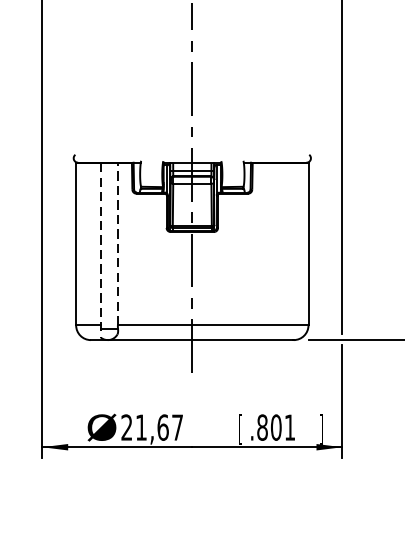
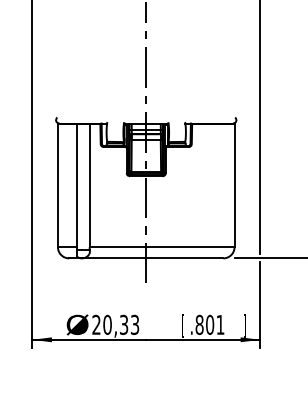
line: (117, 244) -> (89, 185), dashed -> solid
line: (100, 250) -> (76, 190), dashed -> solid
text: (159, 427) -> (121, 324), 21,67 -> 20,33

